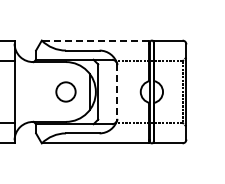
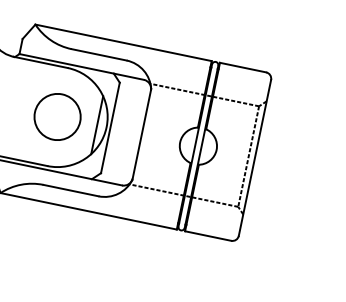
line: (95, 40) -> (123, 42), dashed -> solid
circle: (65, 91) -> (56, 116), size x1.43
line: (117, 92) -> (141, 135), dashed -> solid

